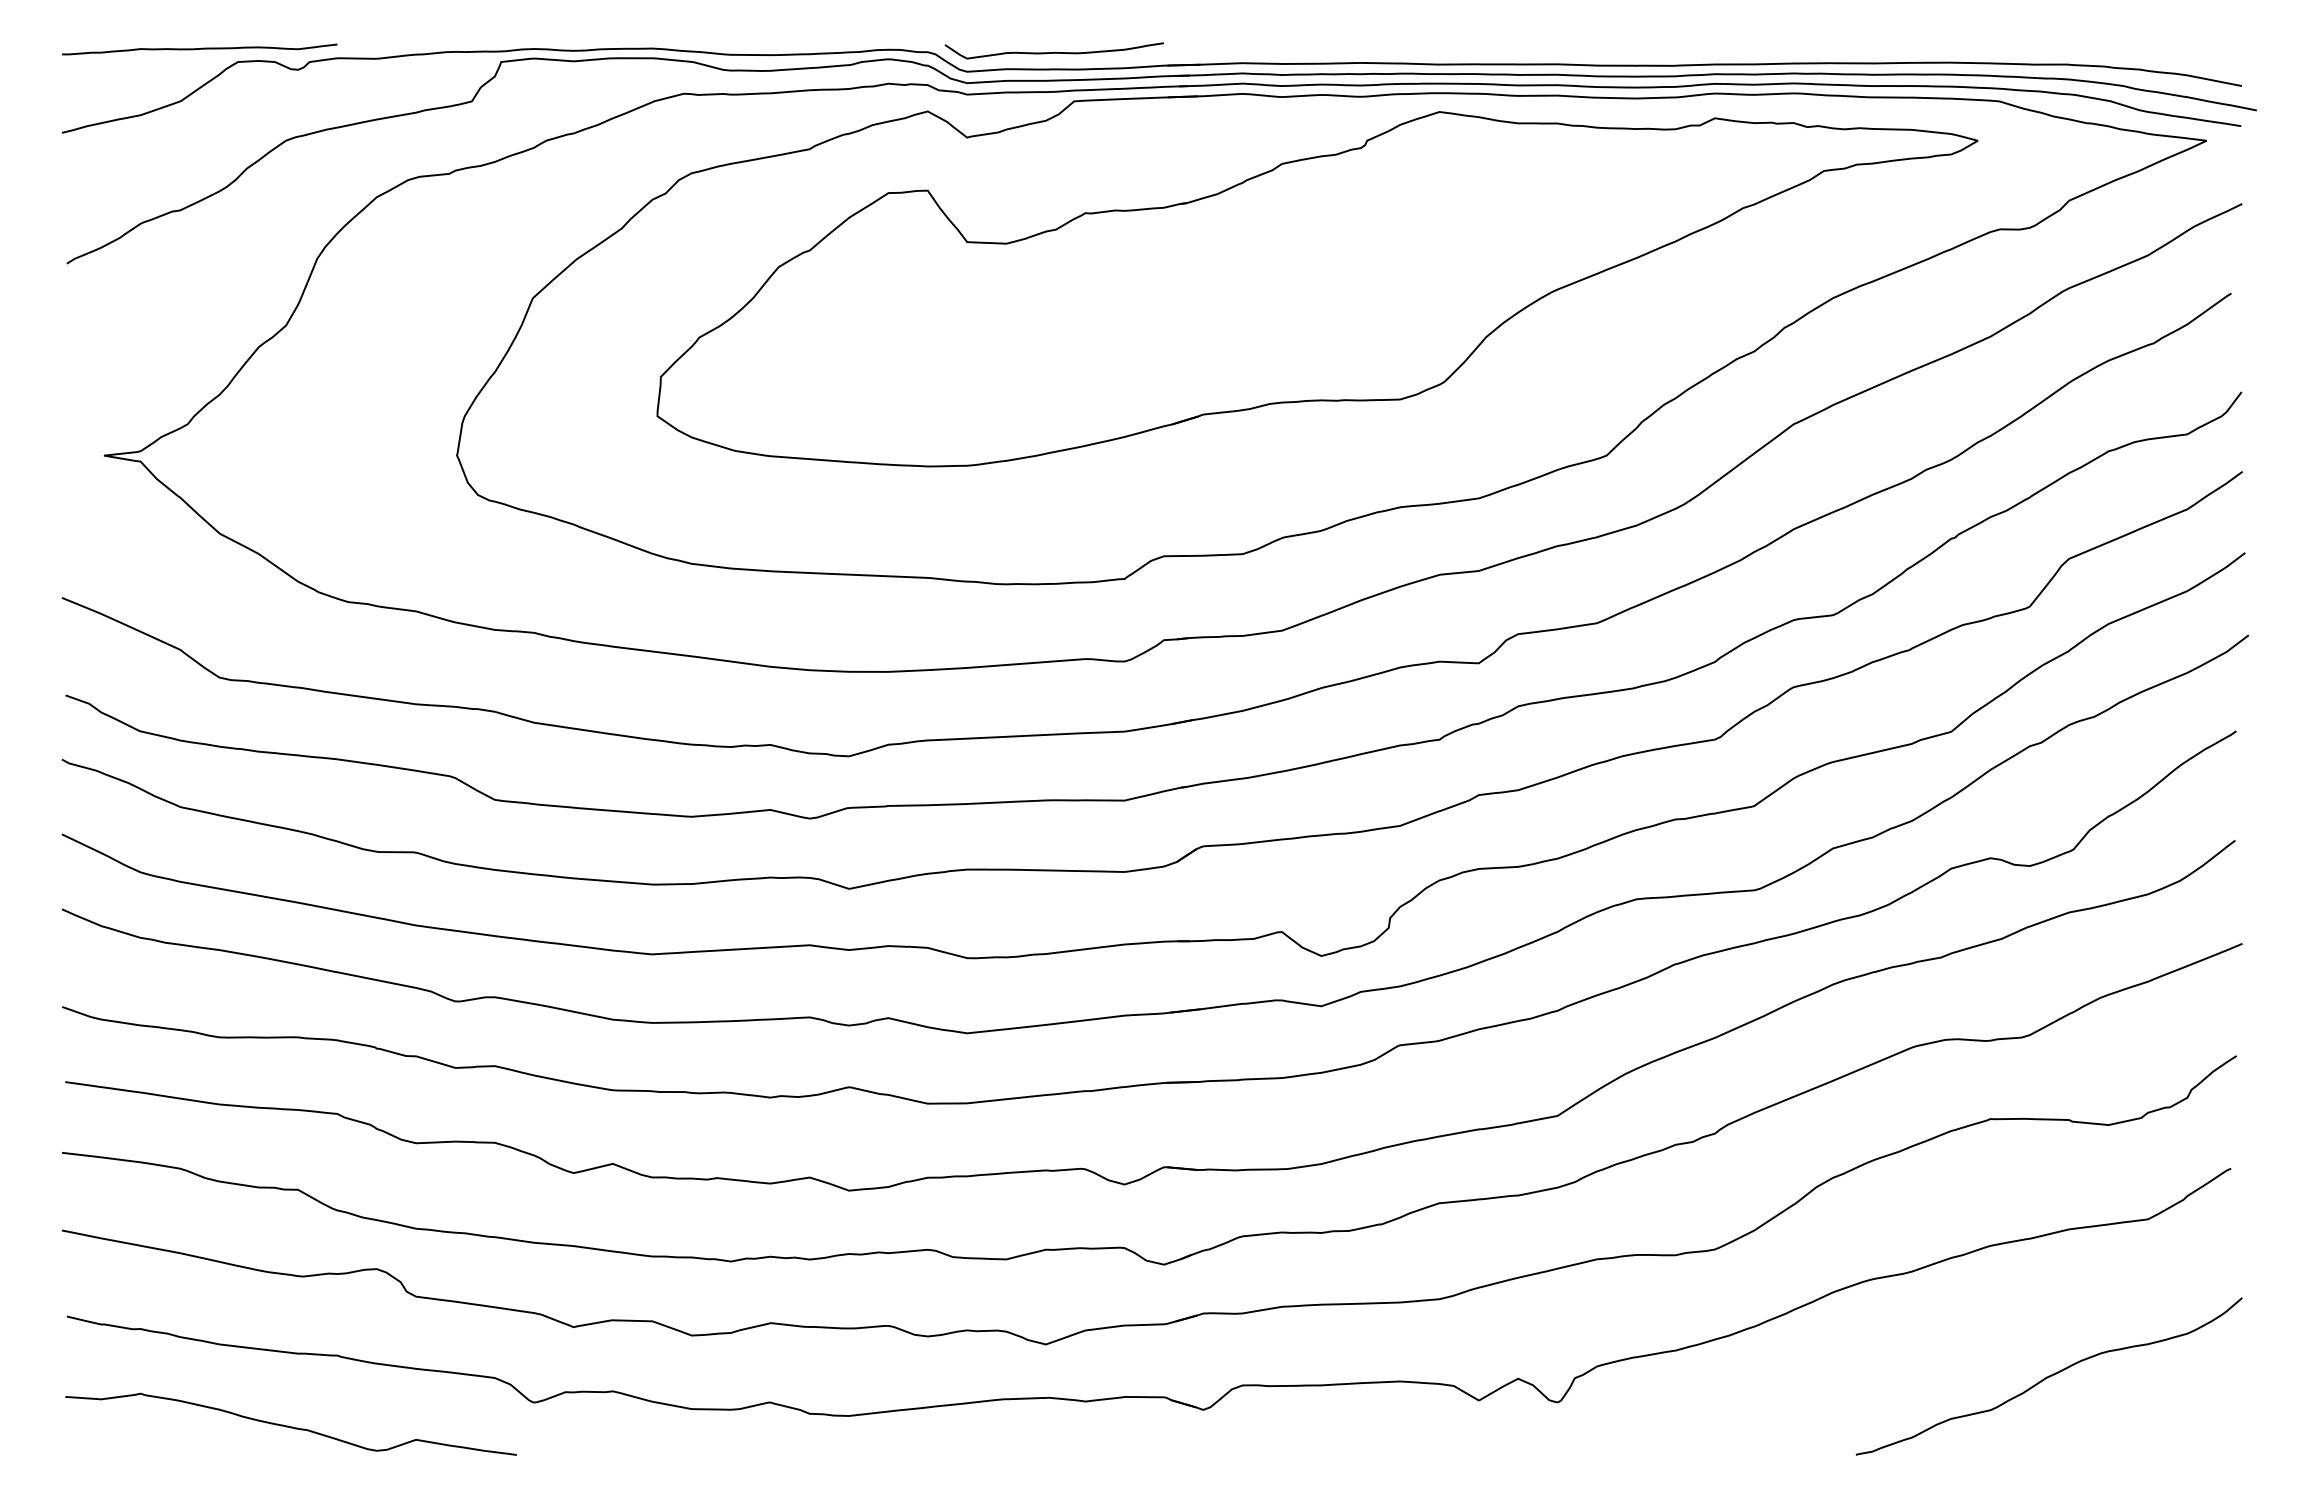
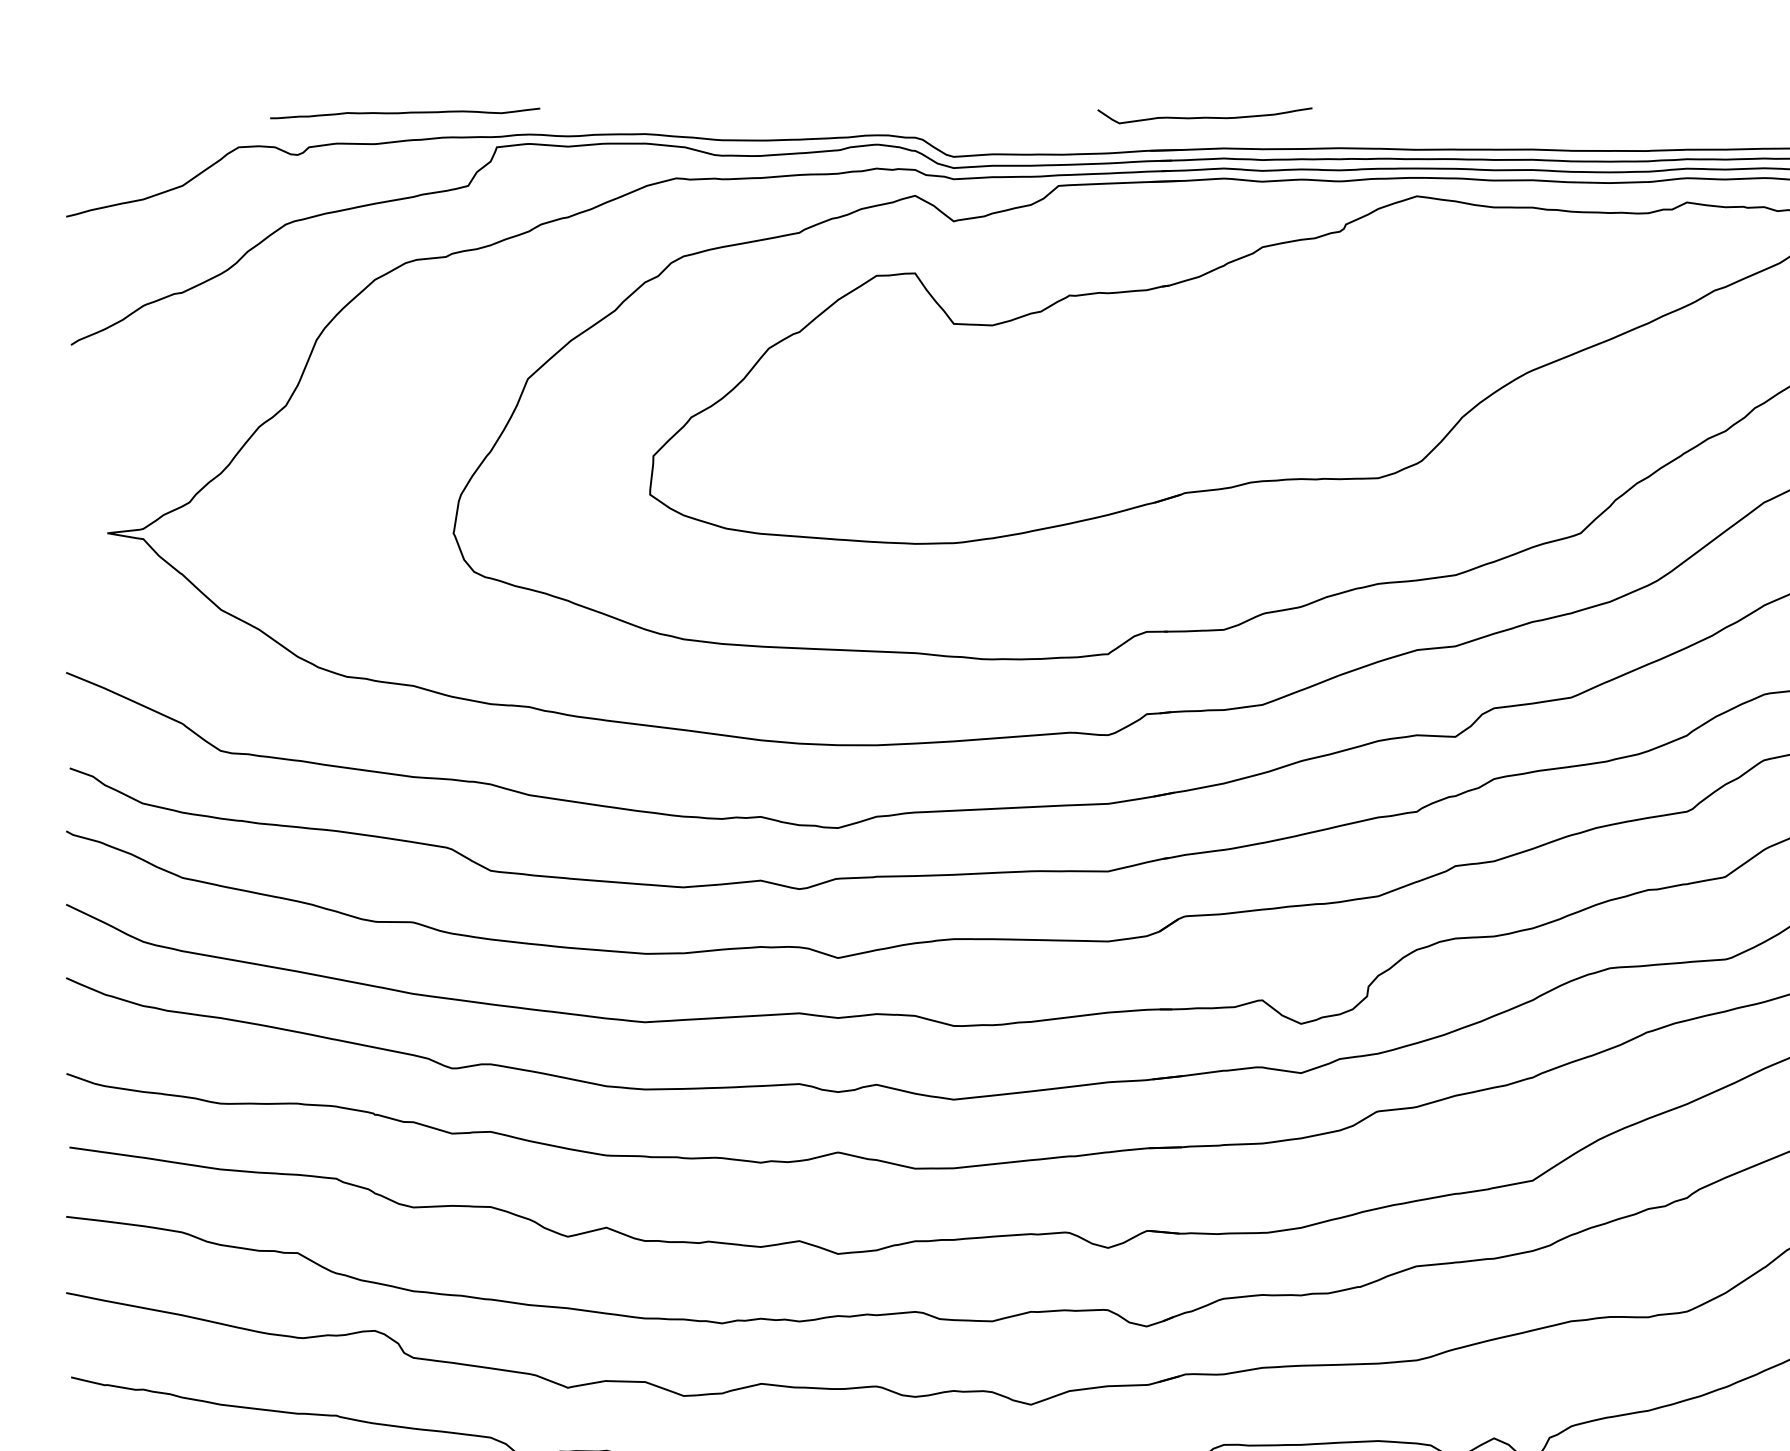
curve: (199, 49) -> (405, 113), moved
curve: (1053, 52) -> (1204, 117), moved

